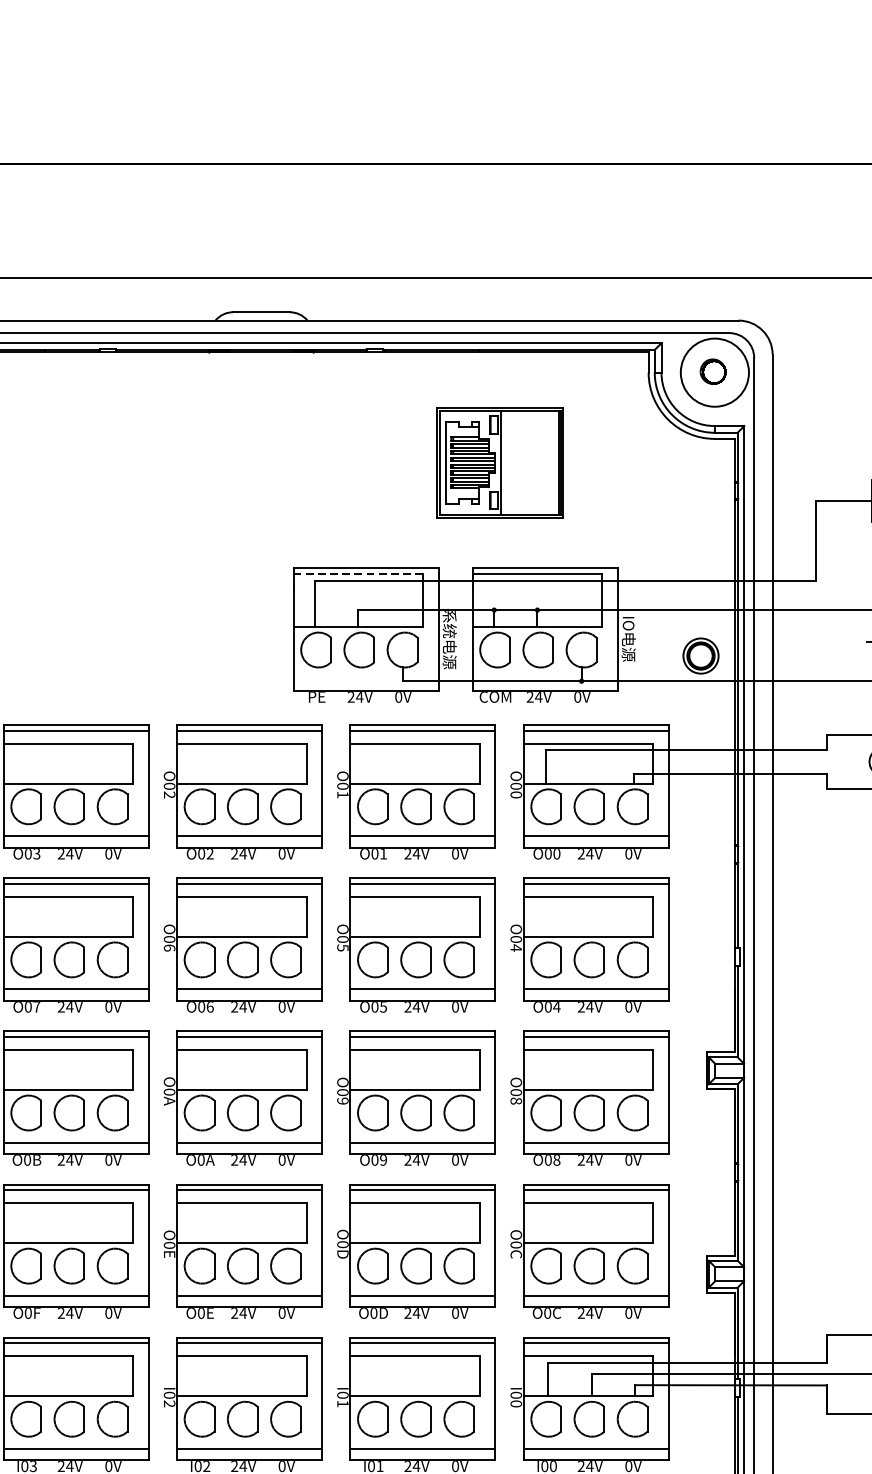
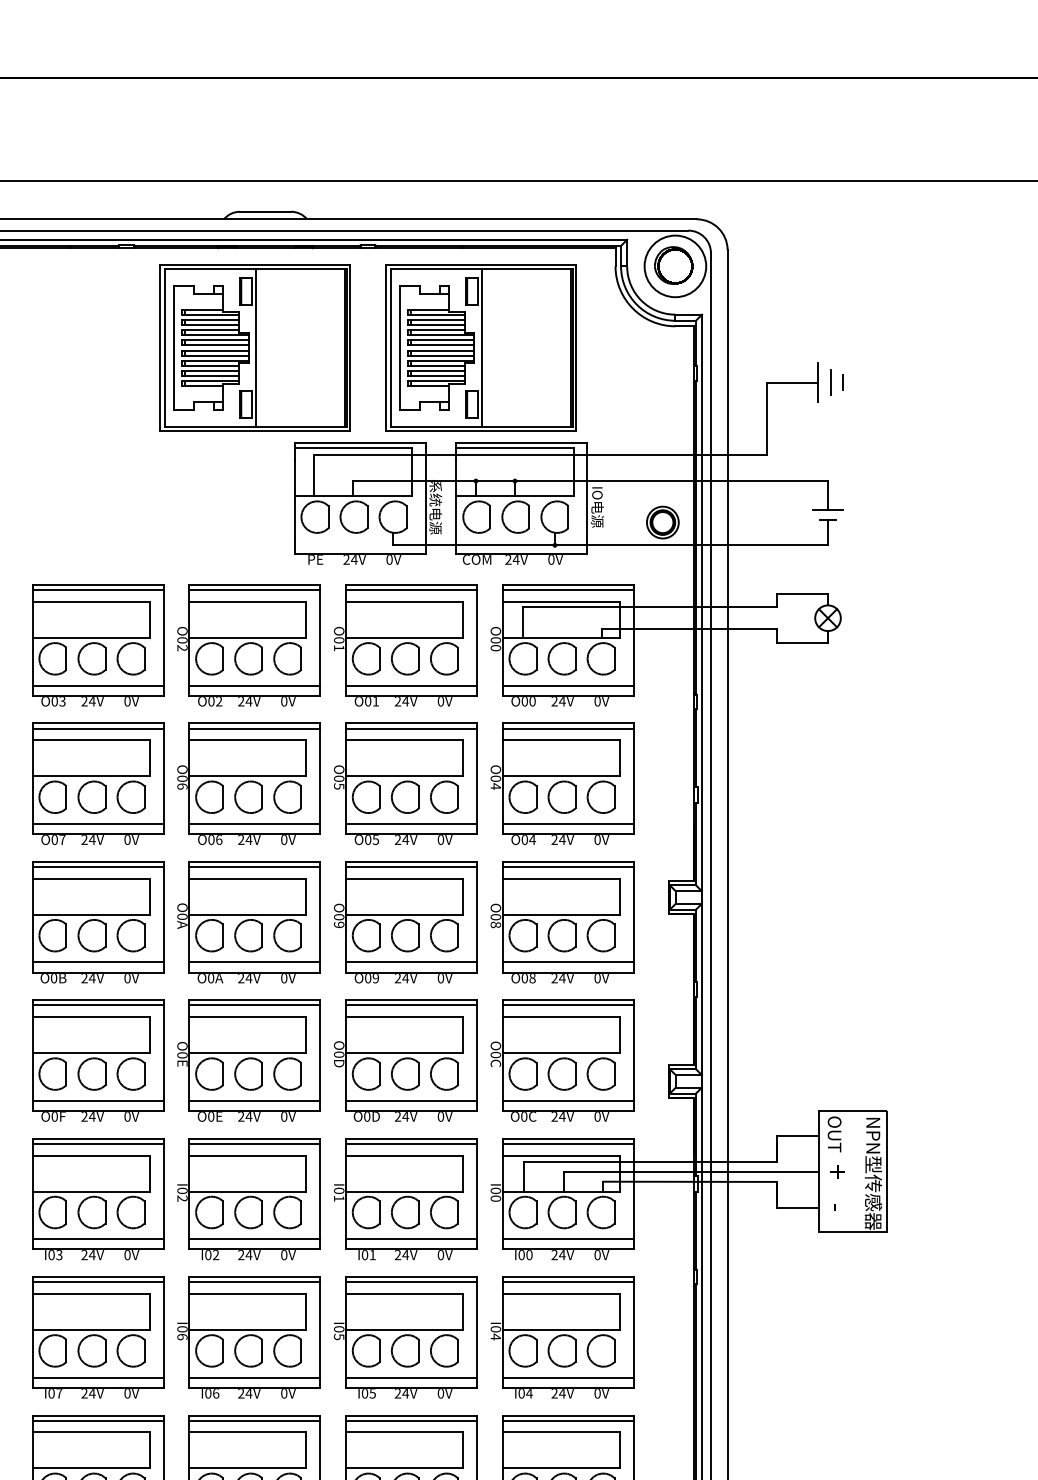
part: (712, 371) -> (673, 265), size x1.67
part: (249, 462) -> (254, 347), added
part: (499, 462) -> (480, 347), size x1.67
line: (358, 574) -> (353, 448), dashed -> solid

